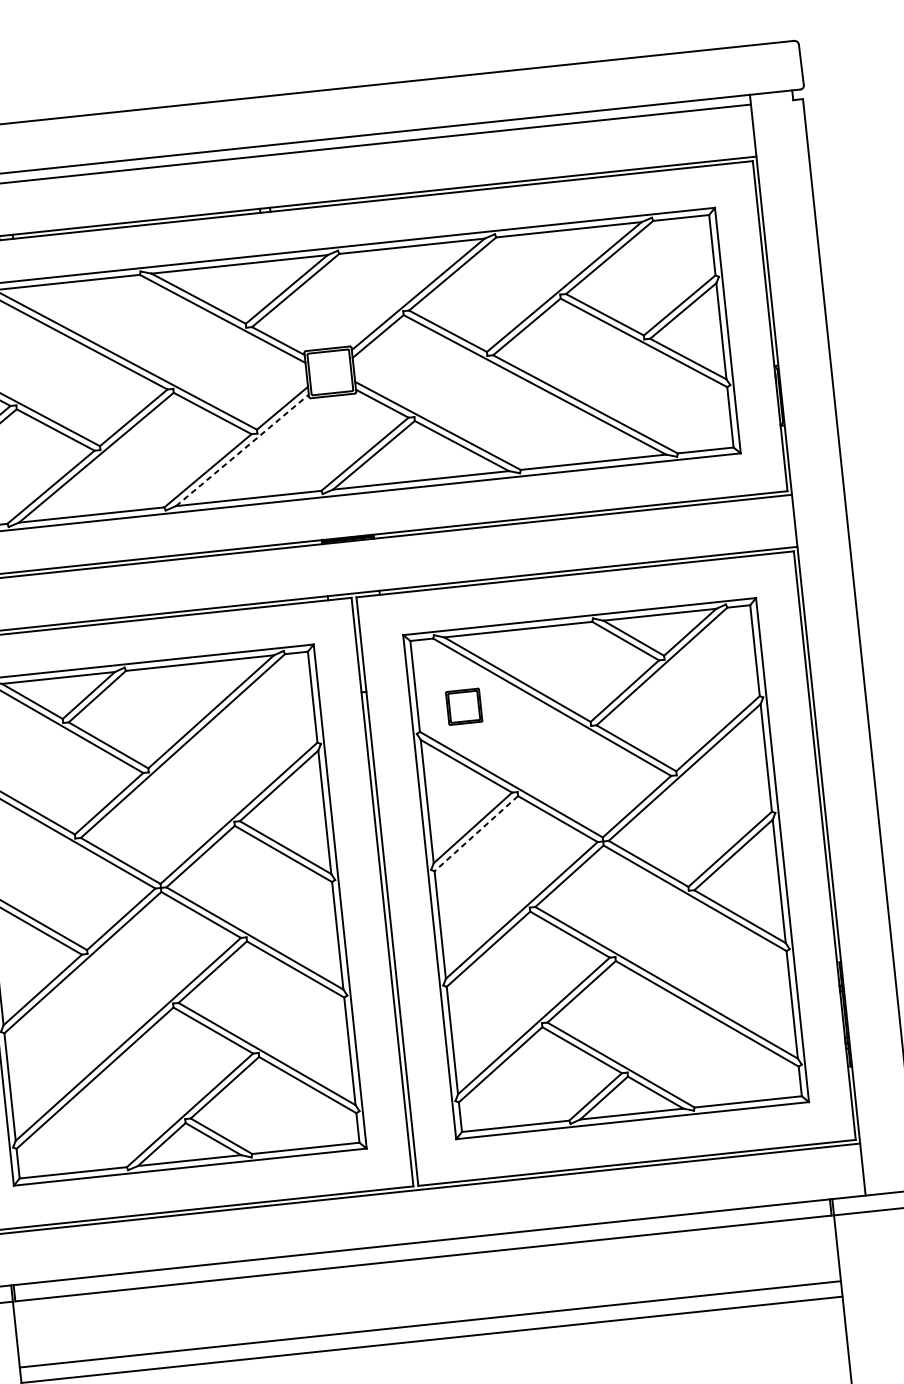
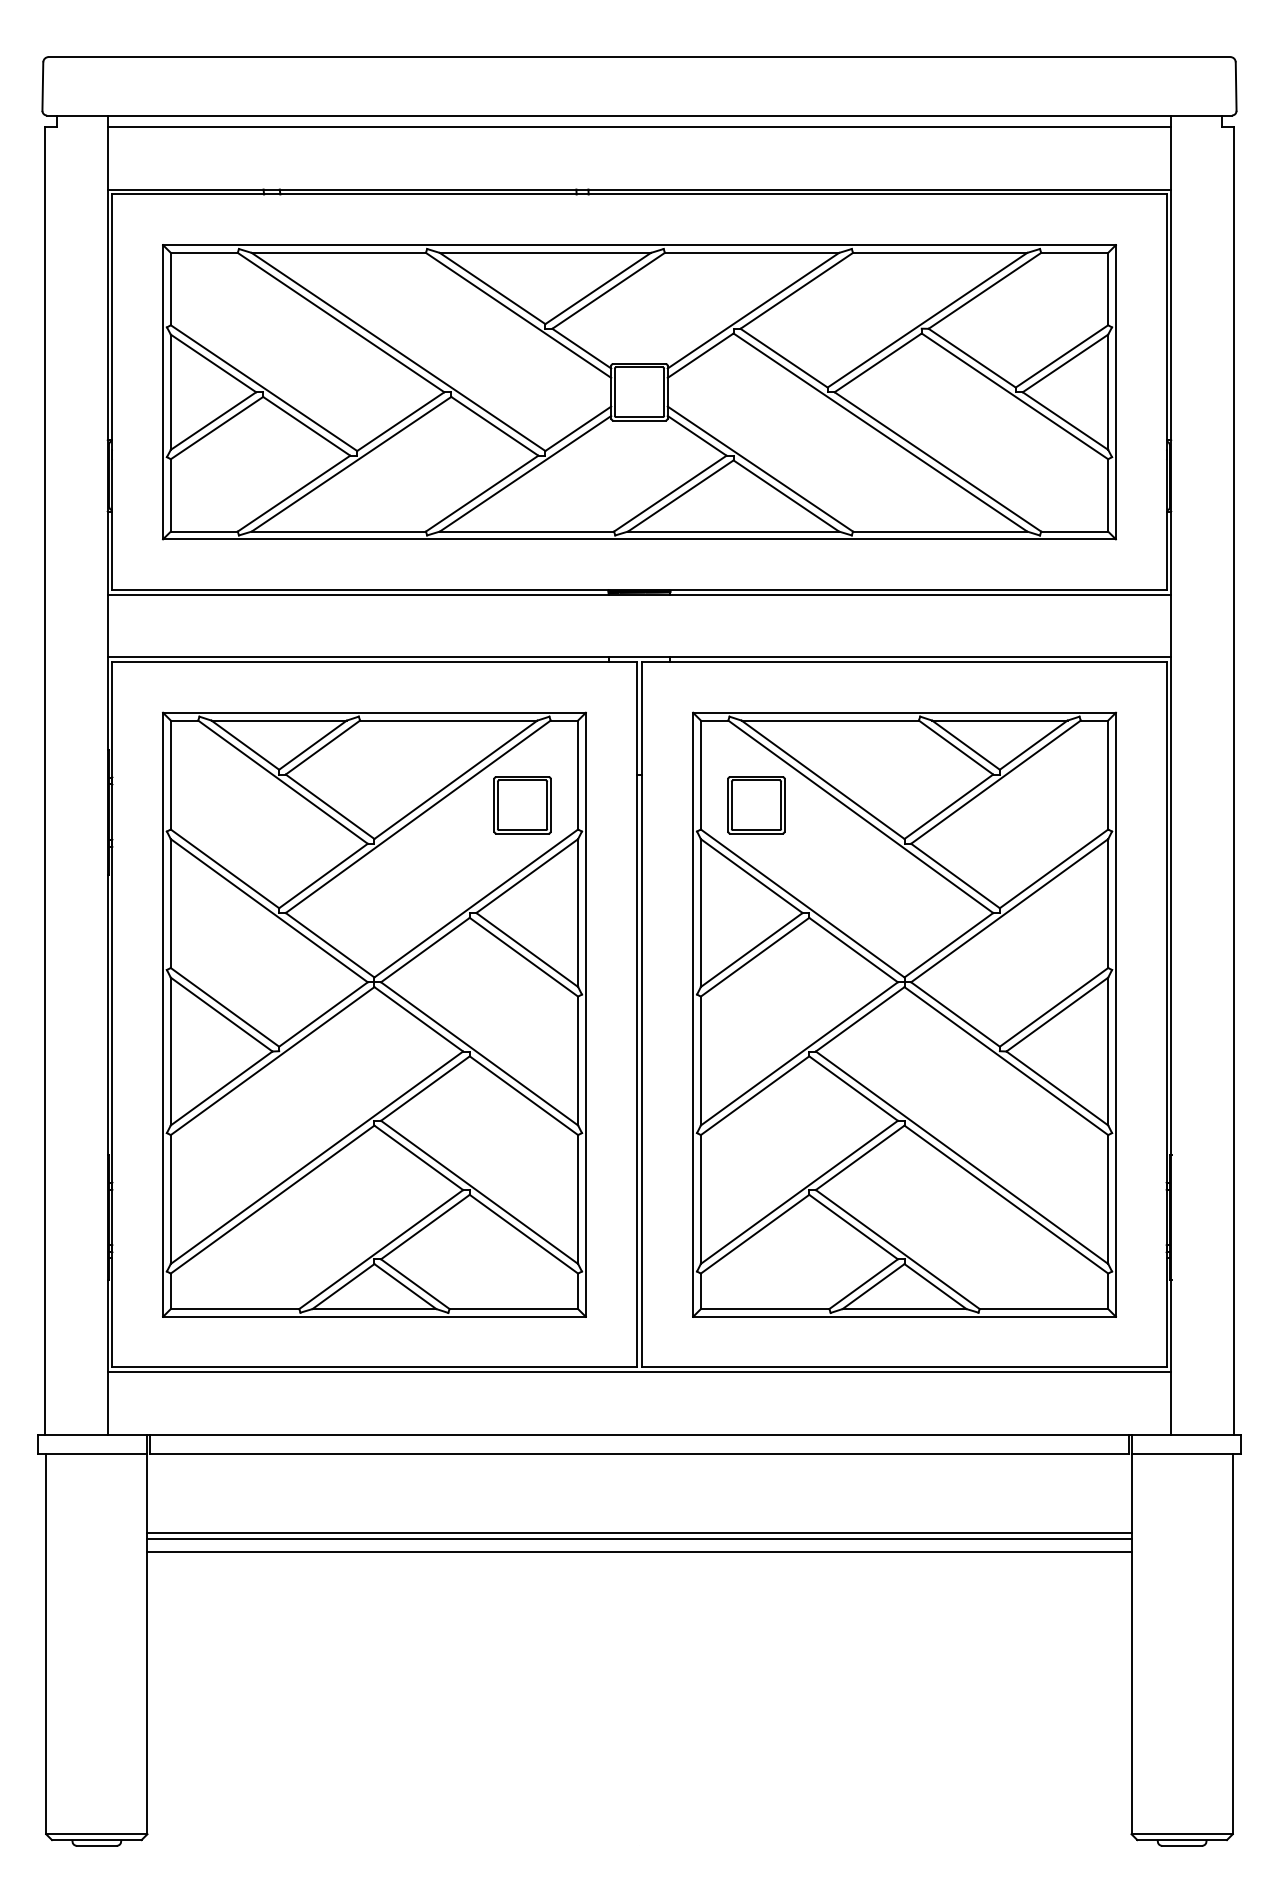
line: (242, 450) -> (525, 473), dashed -> solid
part: (464, 706) -> (756, 805), size x1.43
part: (268, 727) -> (522, 805), added
line: (476, 833) -> (755, 957), dashed -> solid
line: (430, 1328) -> (639, 1538), added

